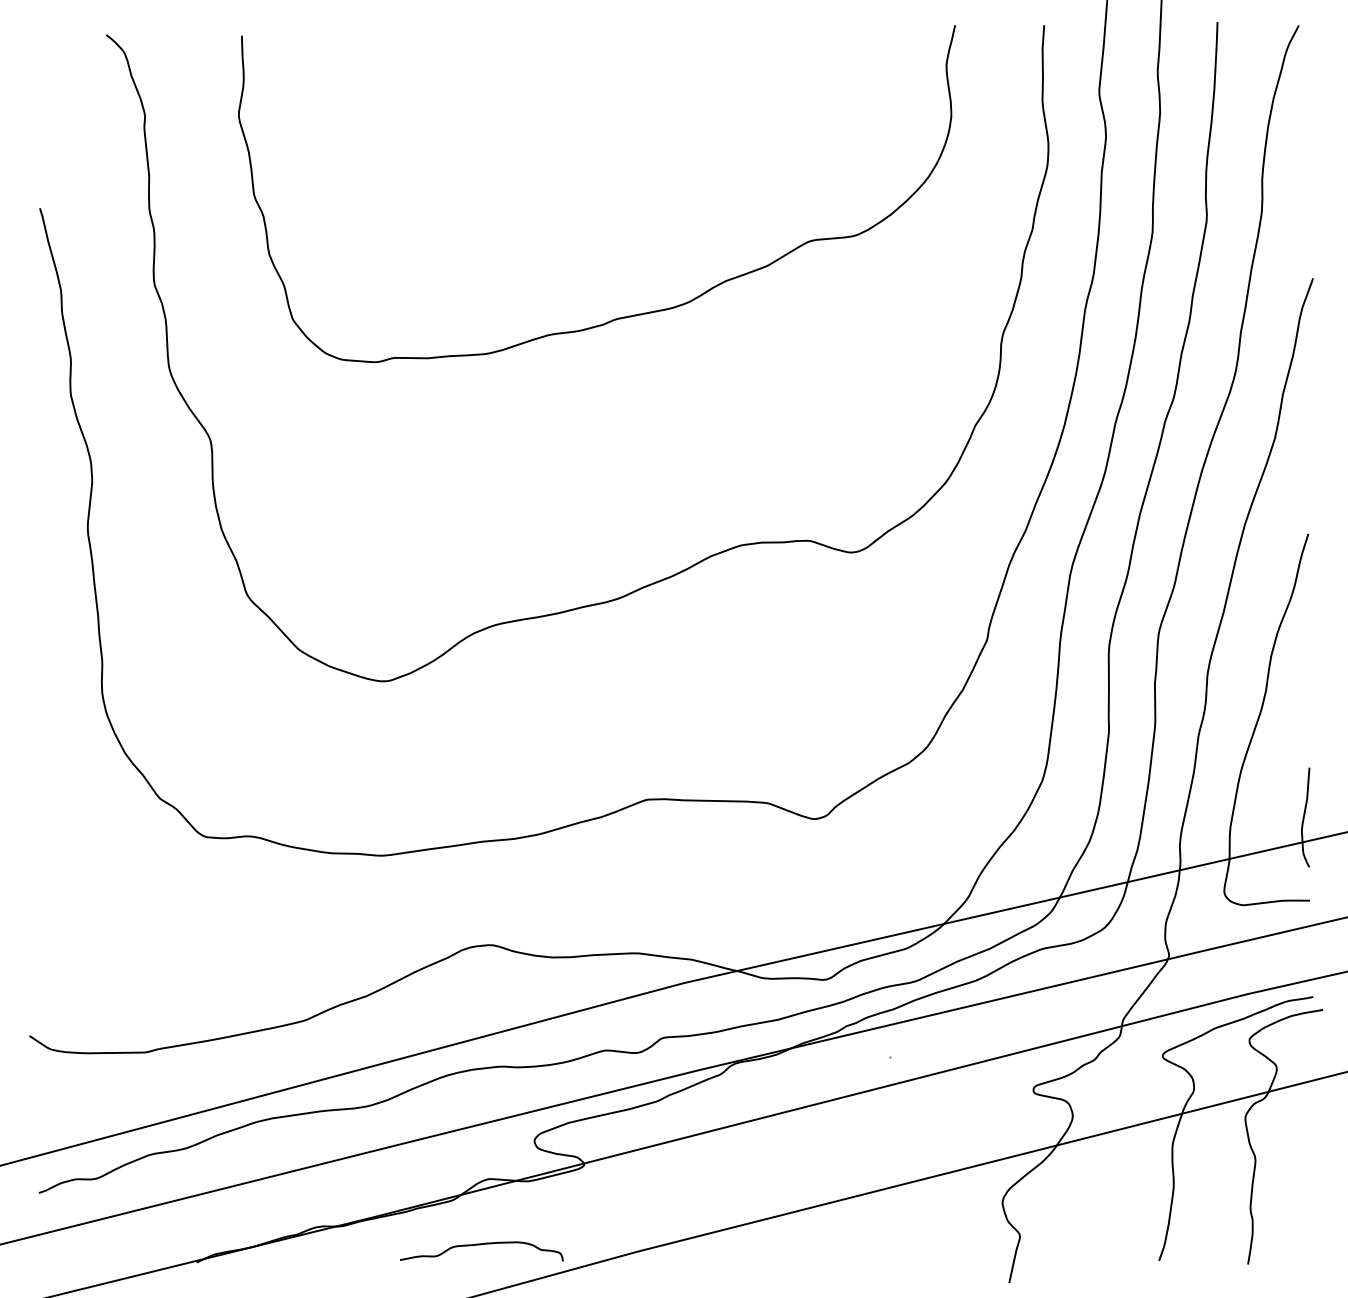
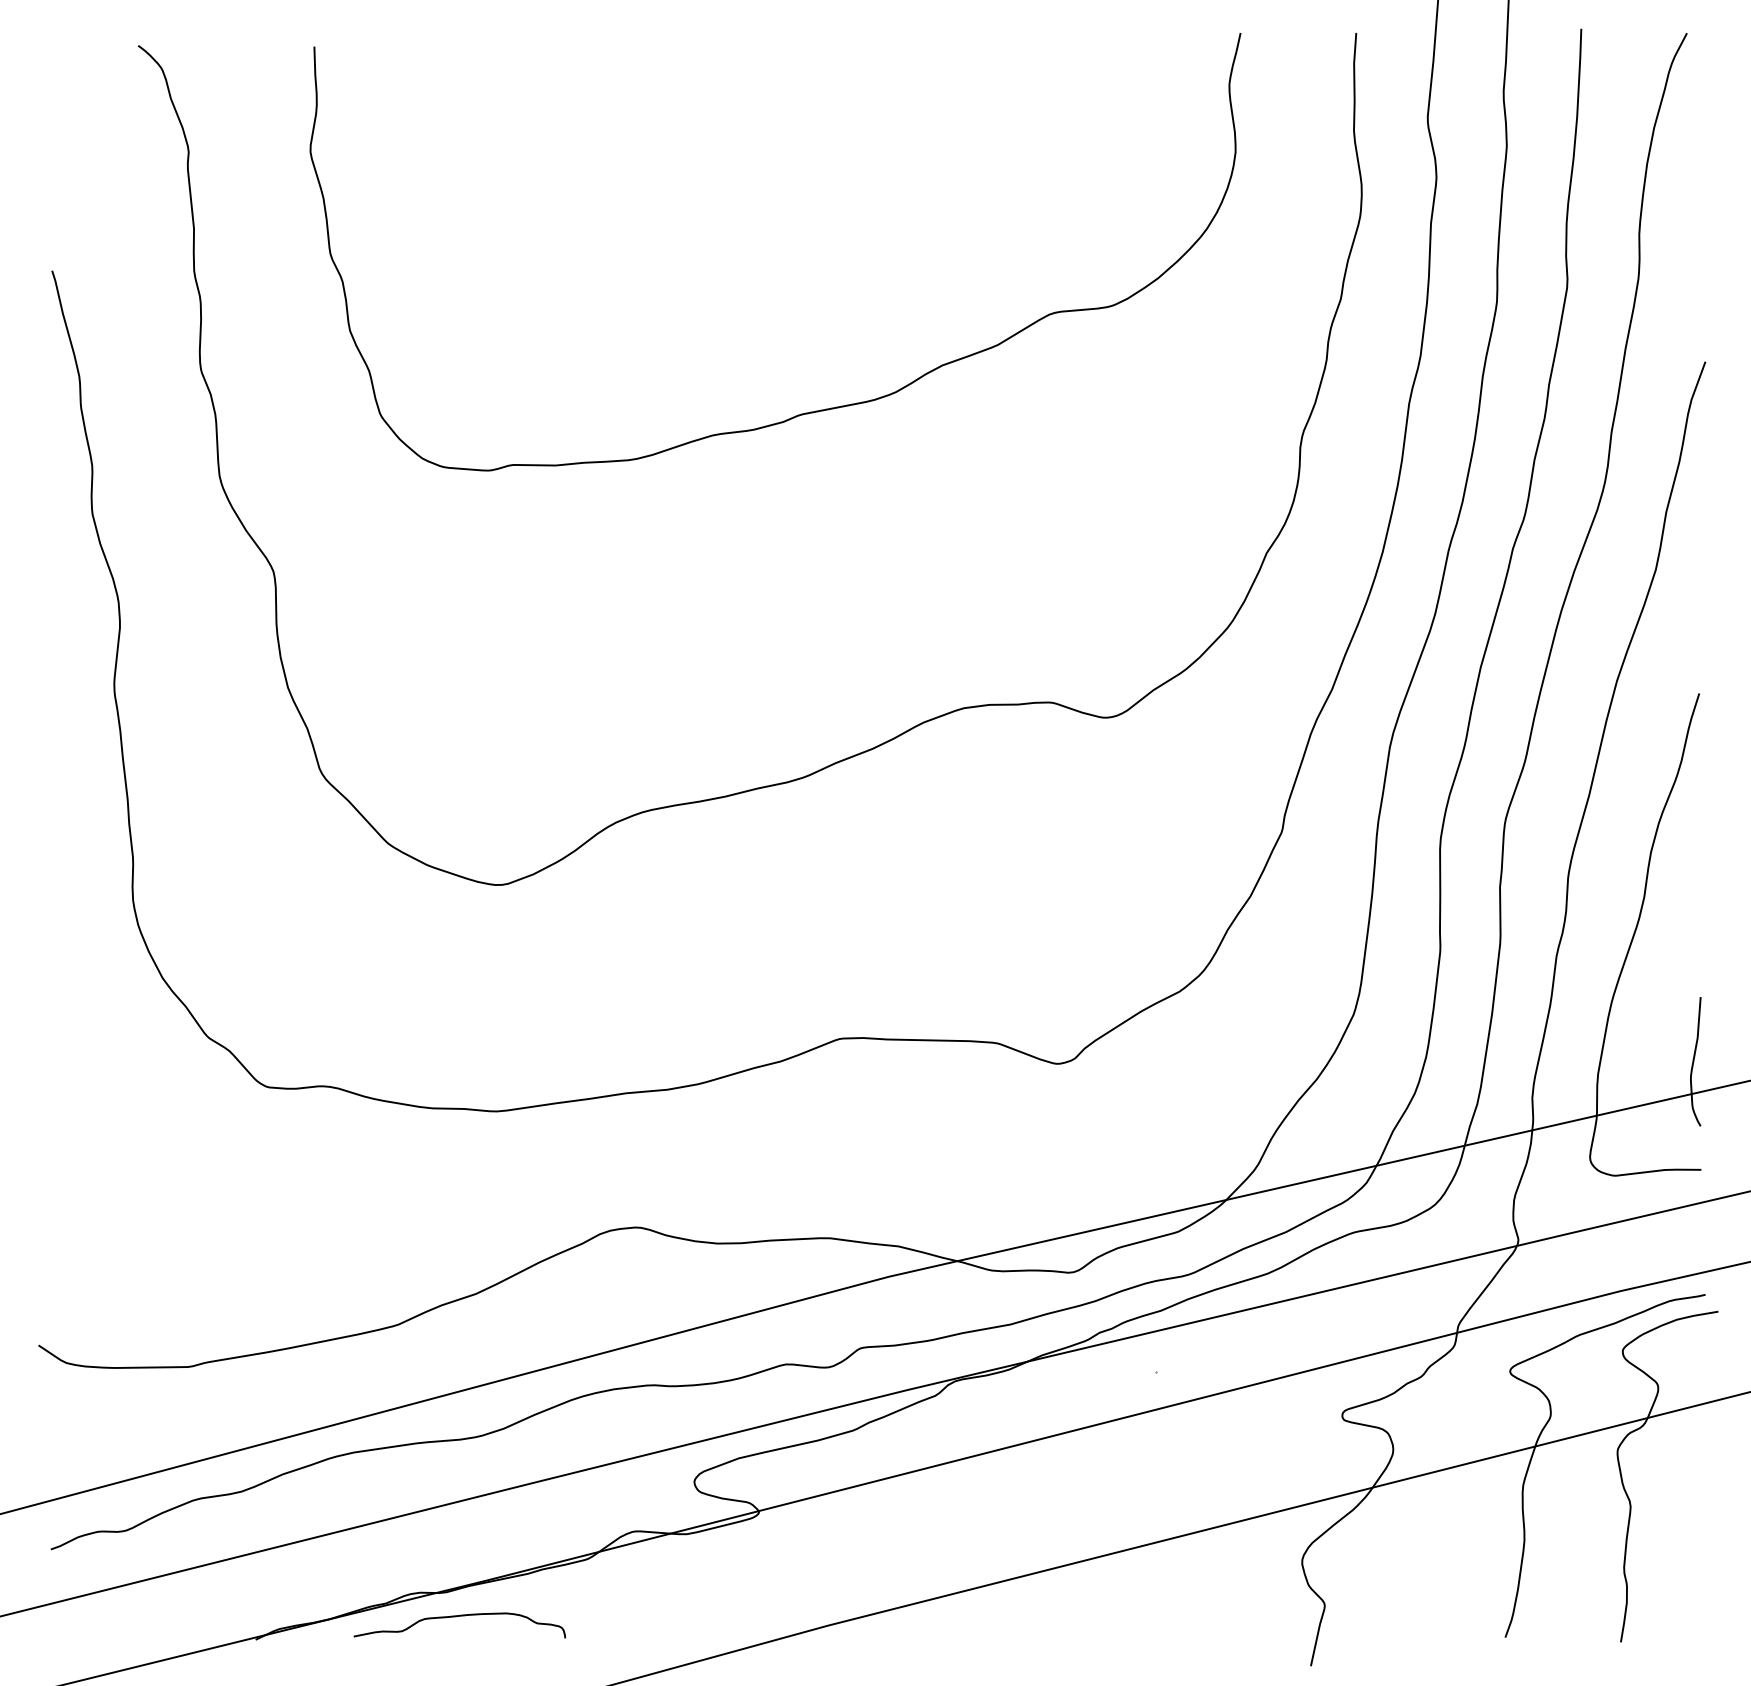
curve: (479, 1245) -> (456, 1617), moved

